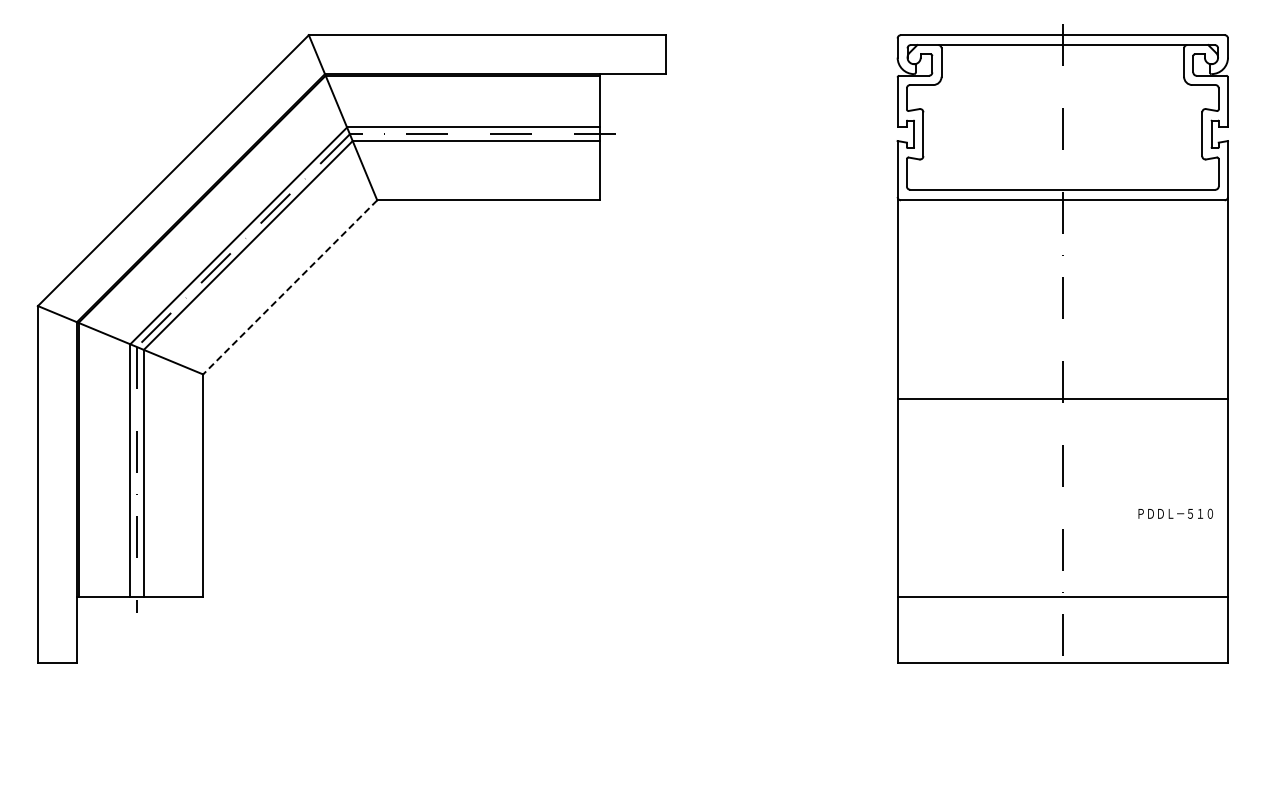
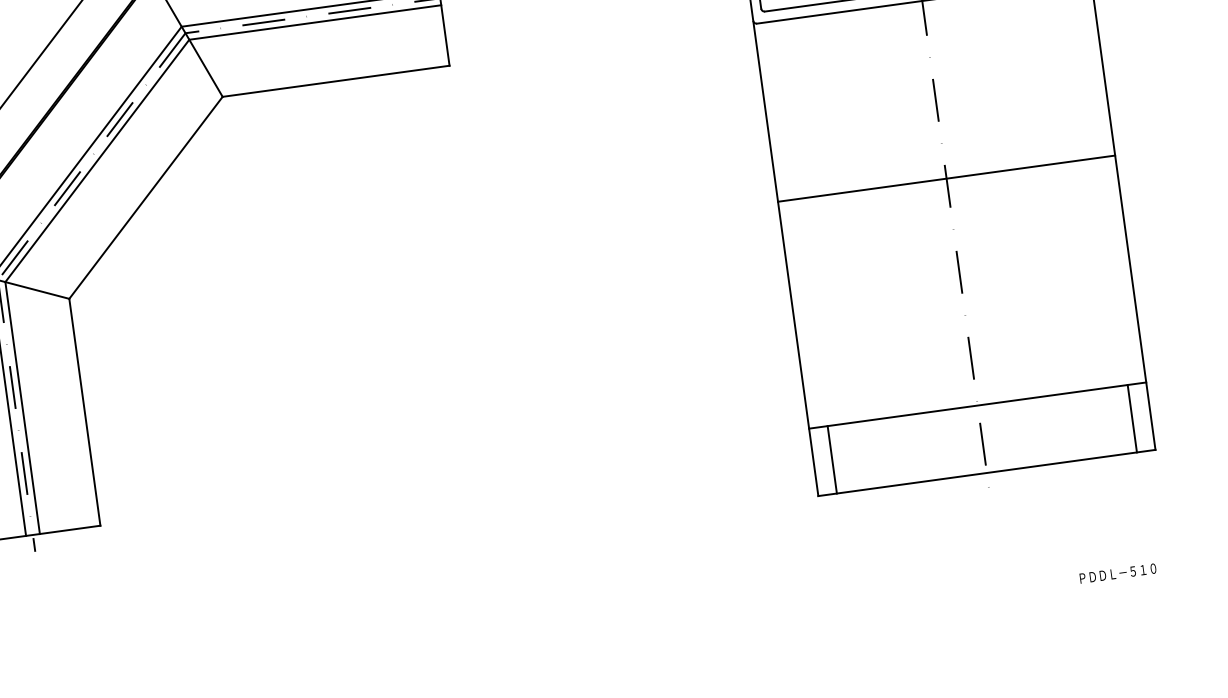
line: (289, 287) -> (145, 198), dashed -> solid
line: (1062, 399) -> (946, 178), moved
text: (1175, 513) -> (1117, 573), moved
line: (915, 629) -> (831, 459), added
line: (1209, 629) -> (1131, 418), added

